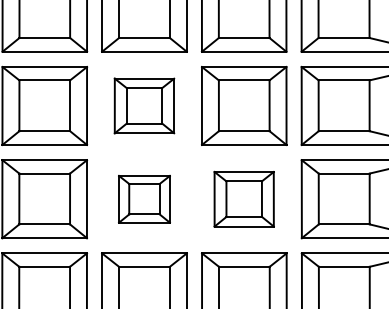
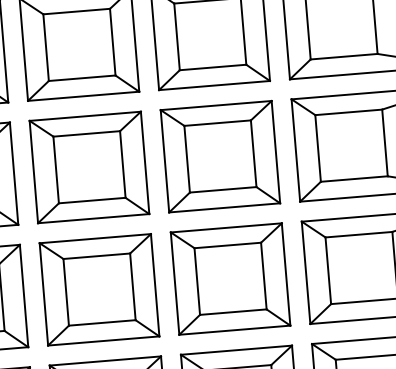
part: (144, 105) -> (89, 166), size x1.43
part: (144, 199) -> (99, 290), size x1.67
part: (243, 199) -> (229, 279), size x1.43

